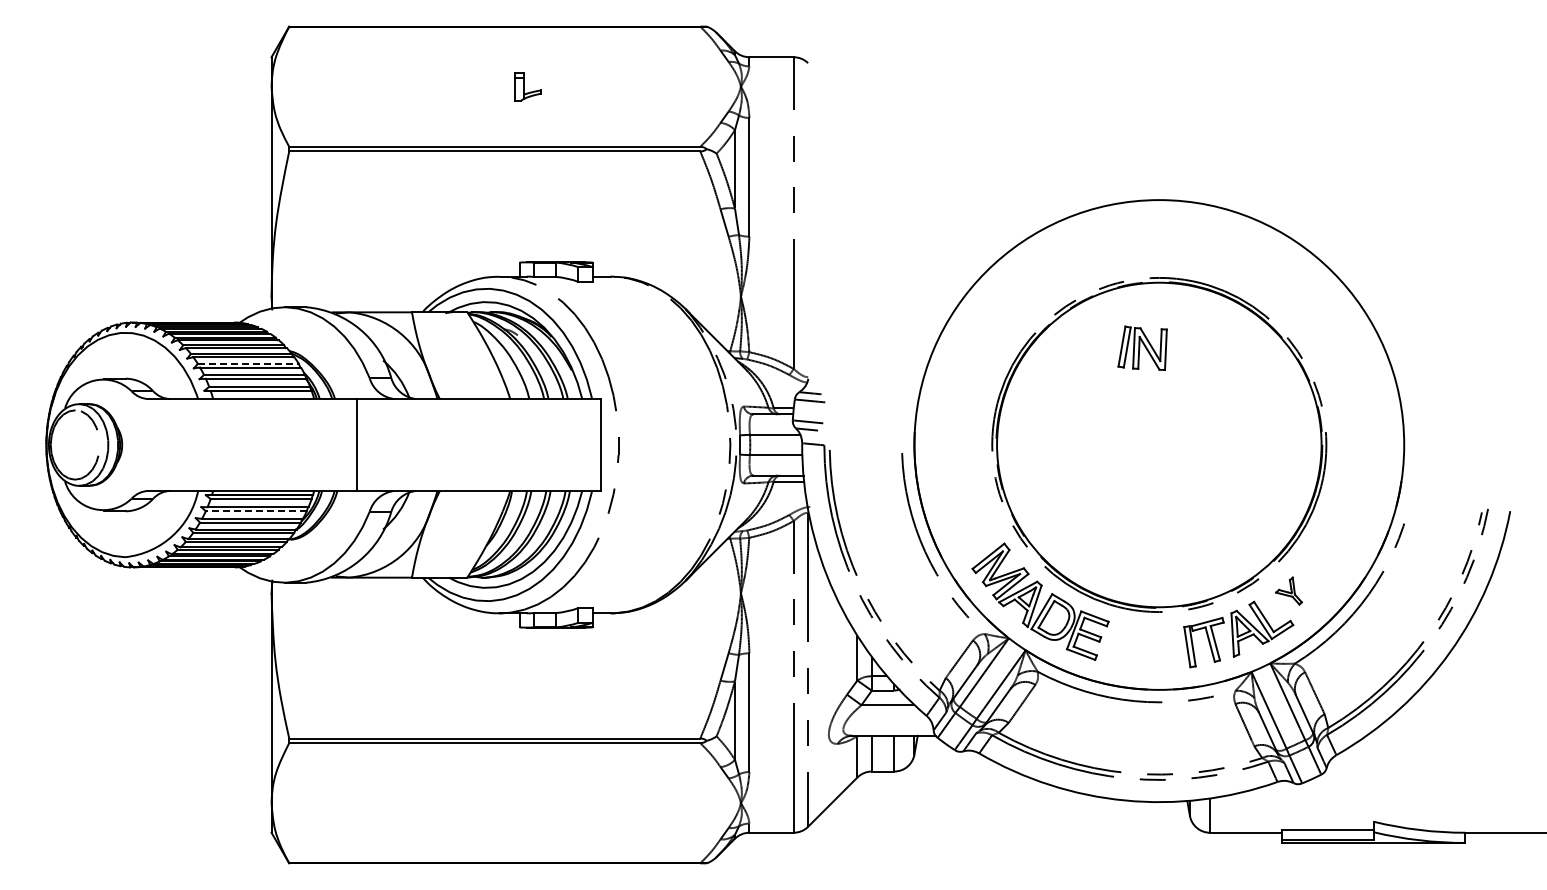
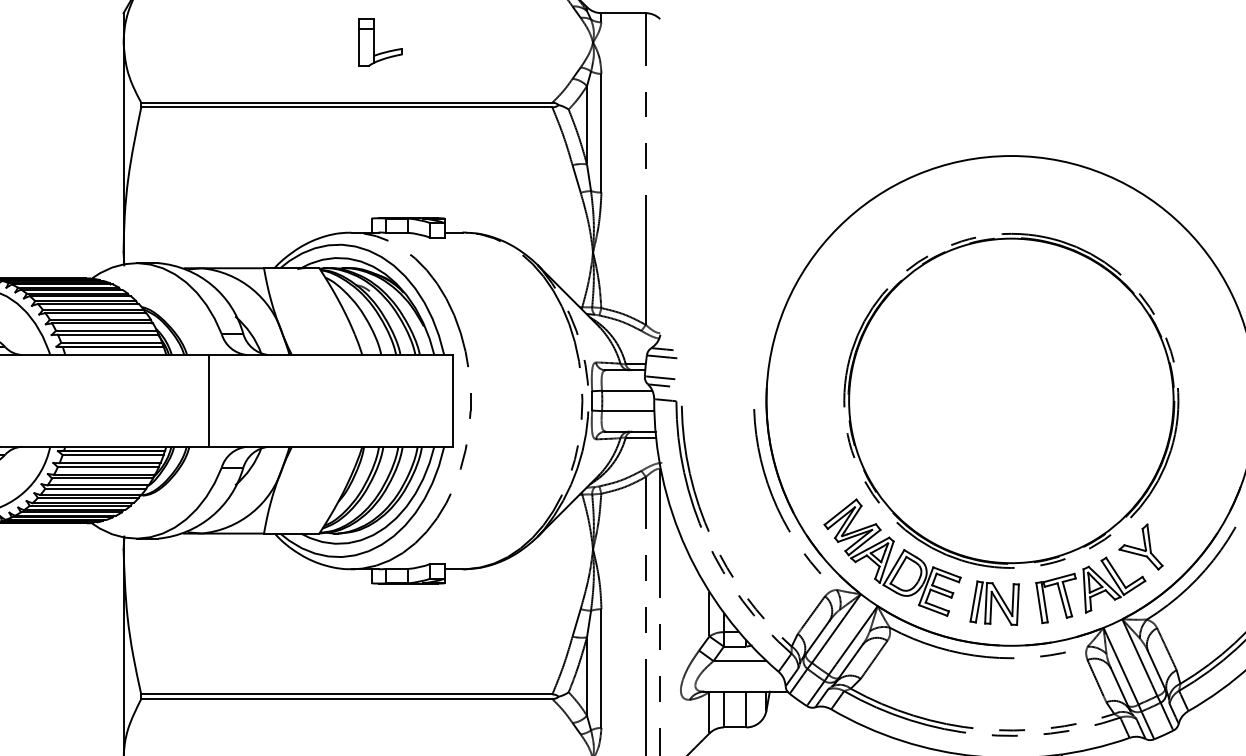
part: (527, 86) -> (379, 42), size x1.67
part: (1142, 347) -> (994, 602), moved
line: (248, 363) -> (100, 319), dashed -> solid
line: (256, 511) -> (108, 467), dashed -> solid
part: (1288, 590) -> (1140, 546), size x1.67

